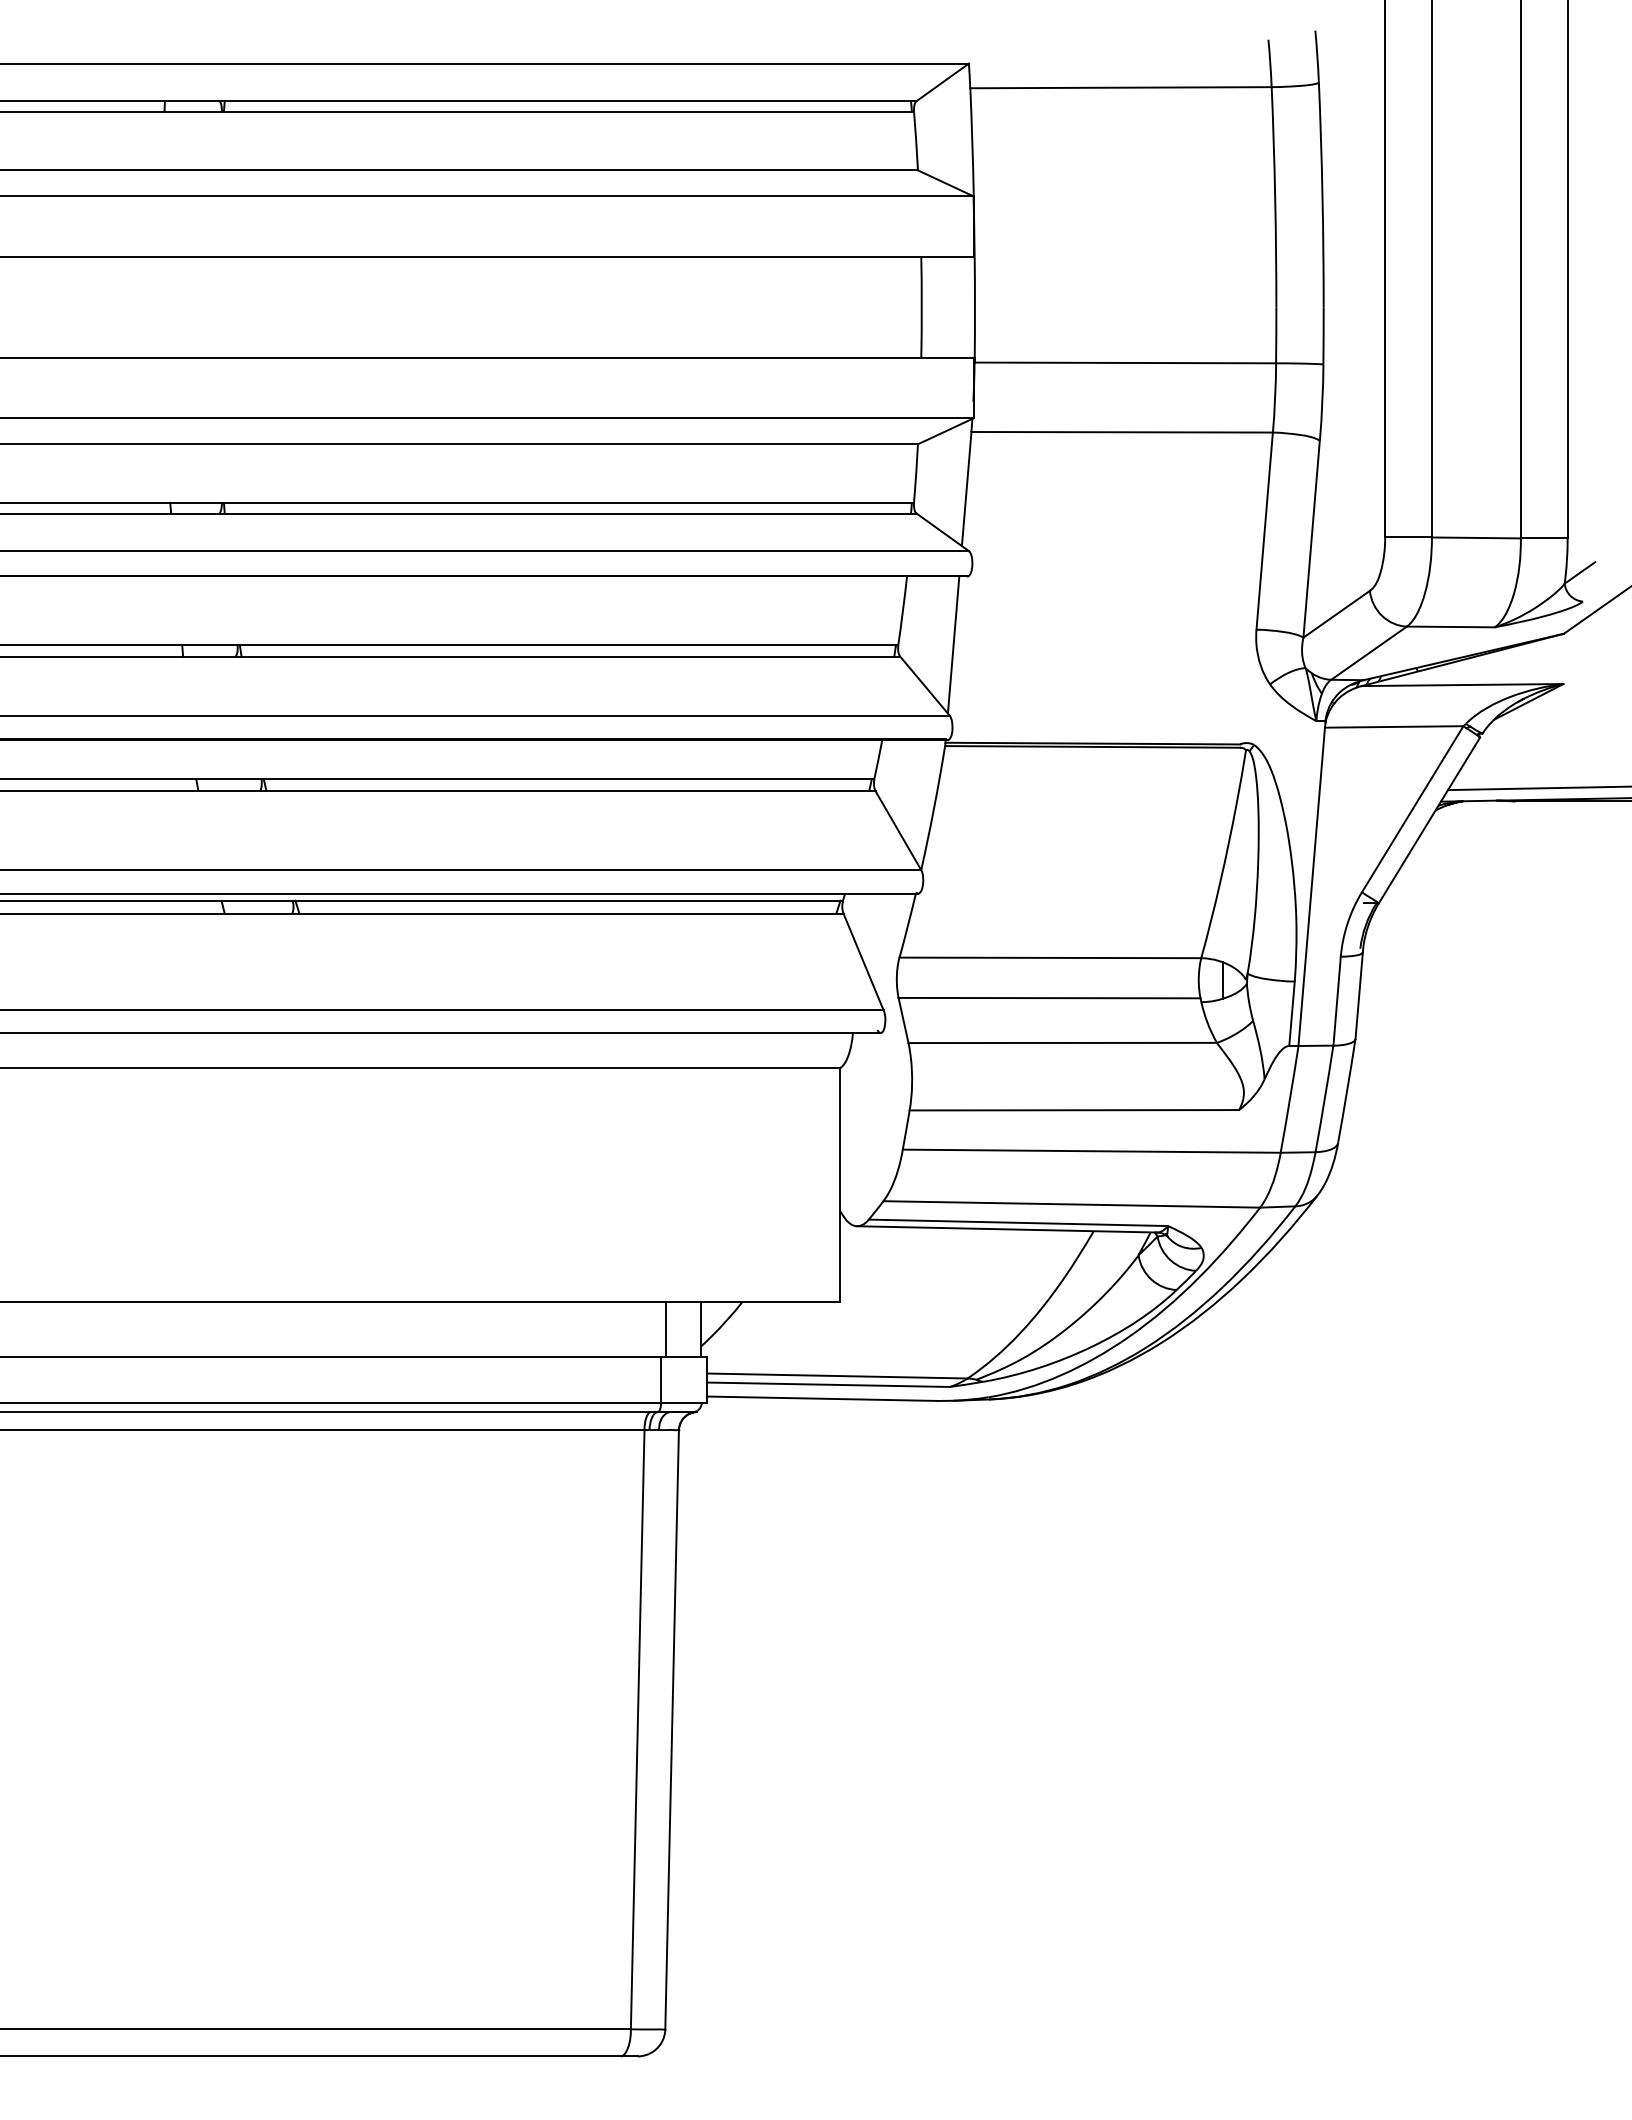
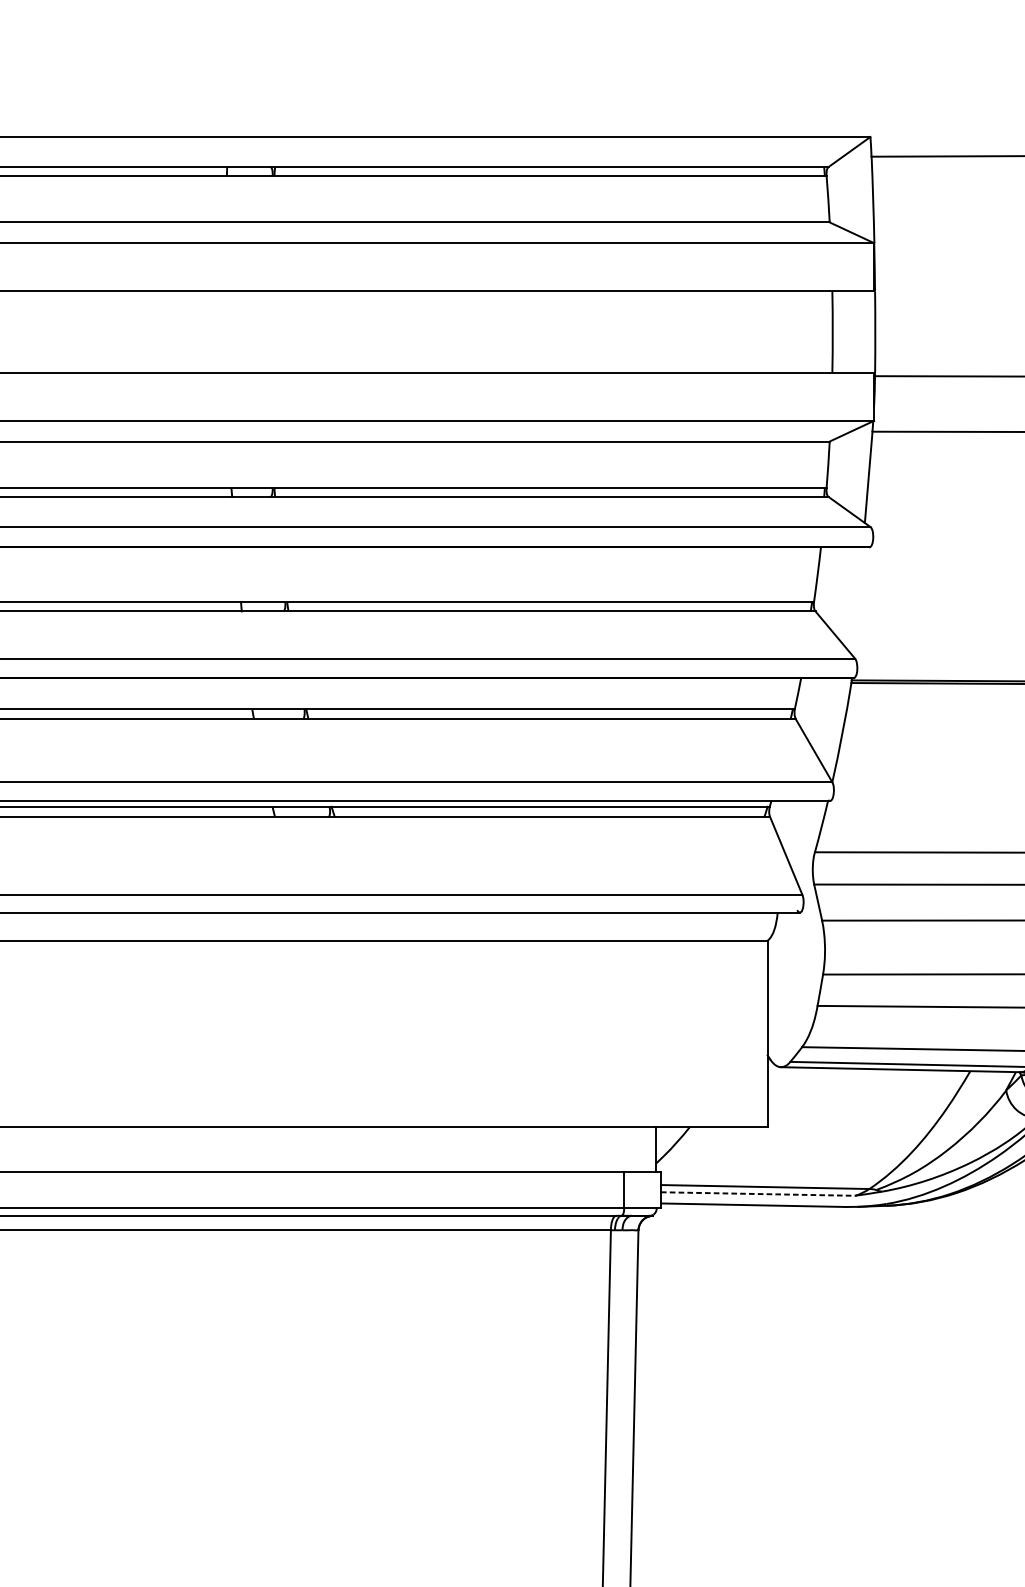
line: (953, 644) -> (858, 601), removed
line: (666, 1328) -> (628, 1149), removed
line: (828, 1384) -> (758, 1193), solid -> dashed

